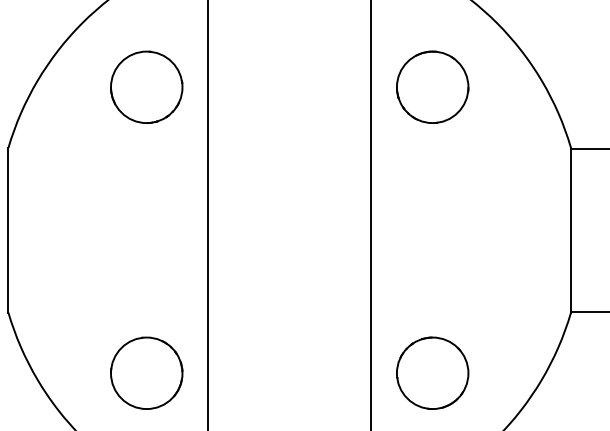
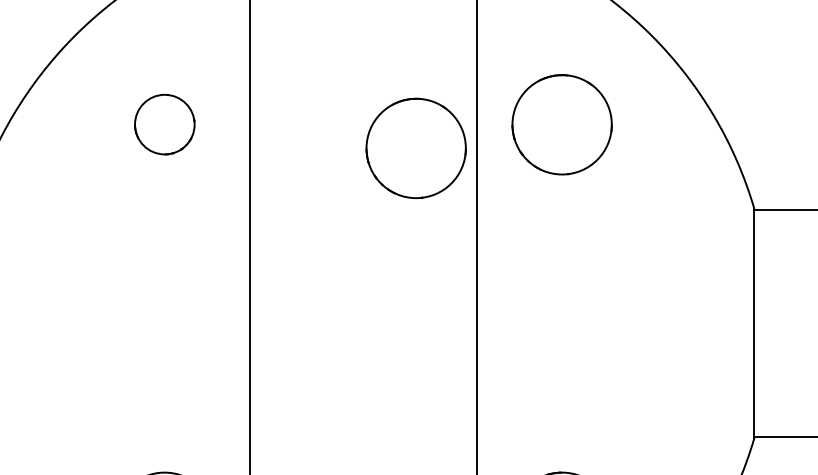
circle: (146, 86) -> (164, 123), size x0.6
circle: (327, 103) -> (415, 147), added

